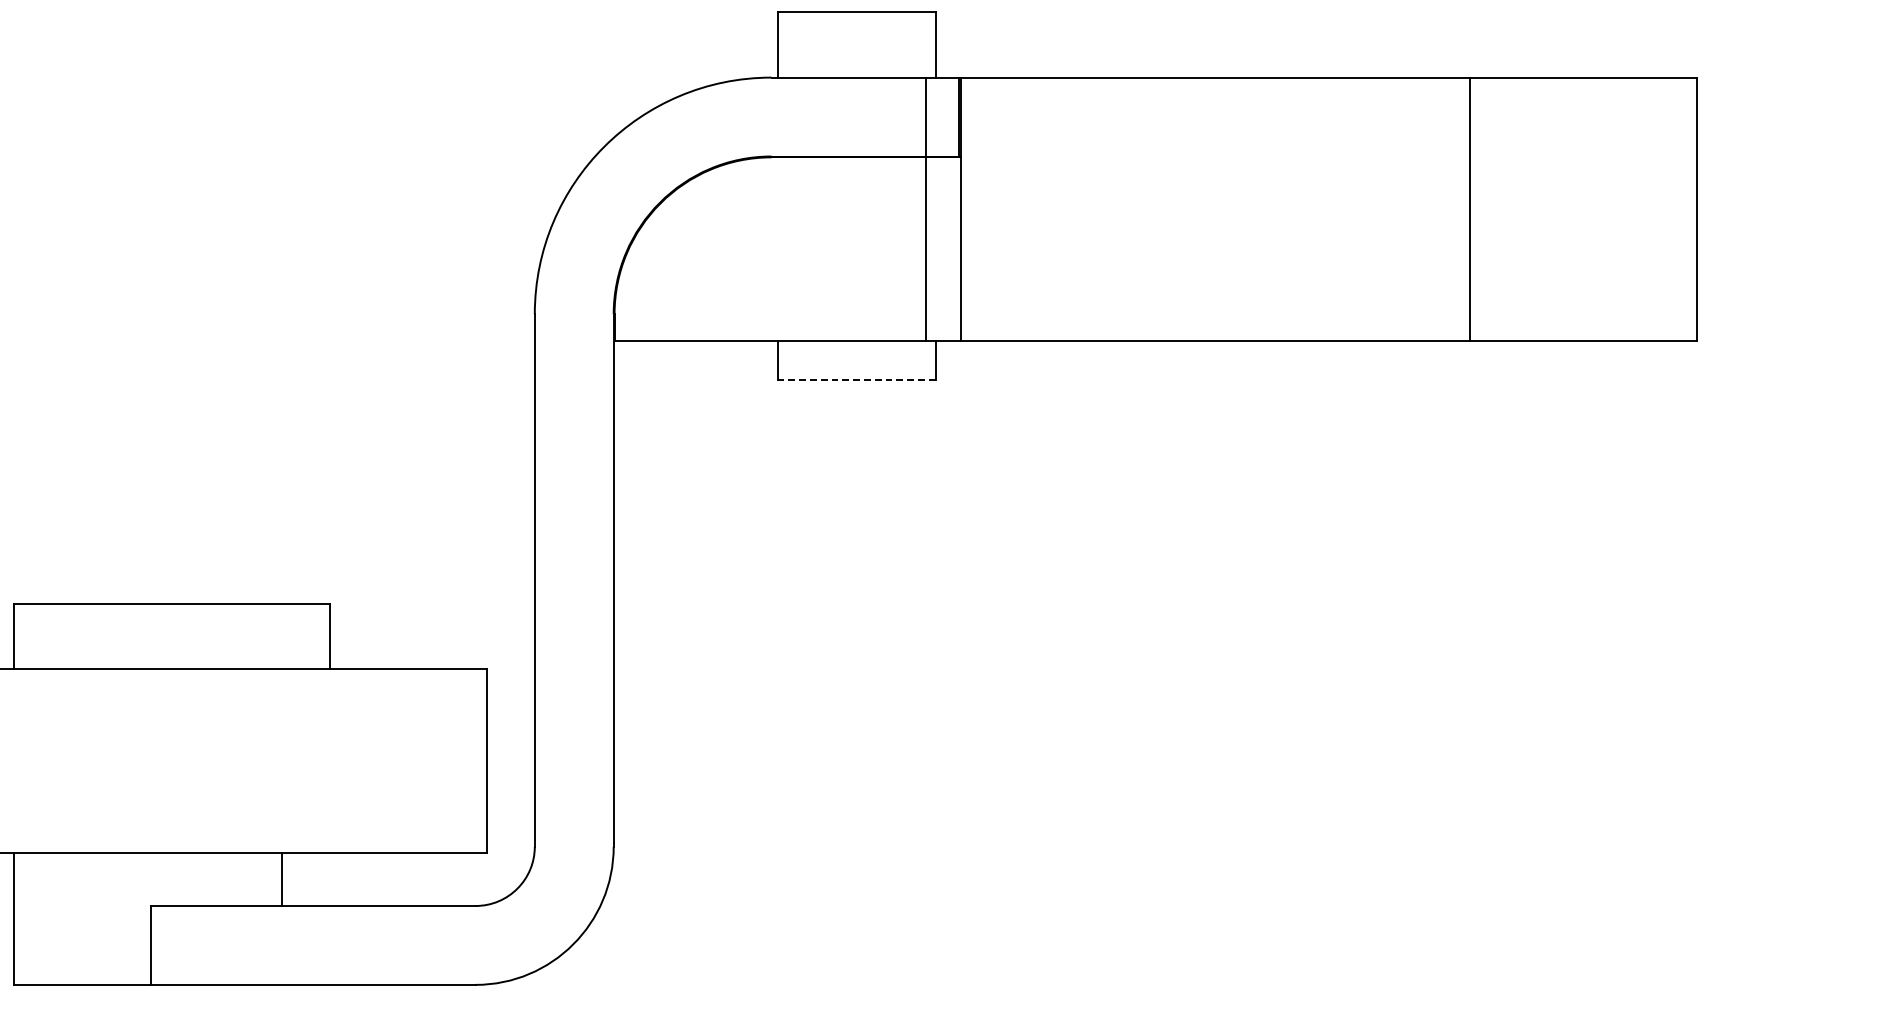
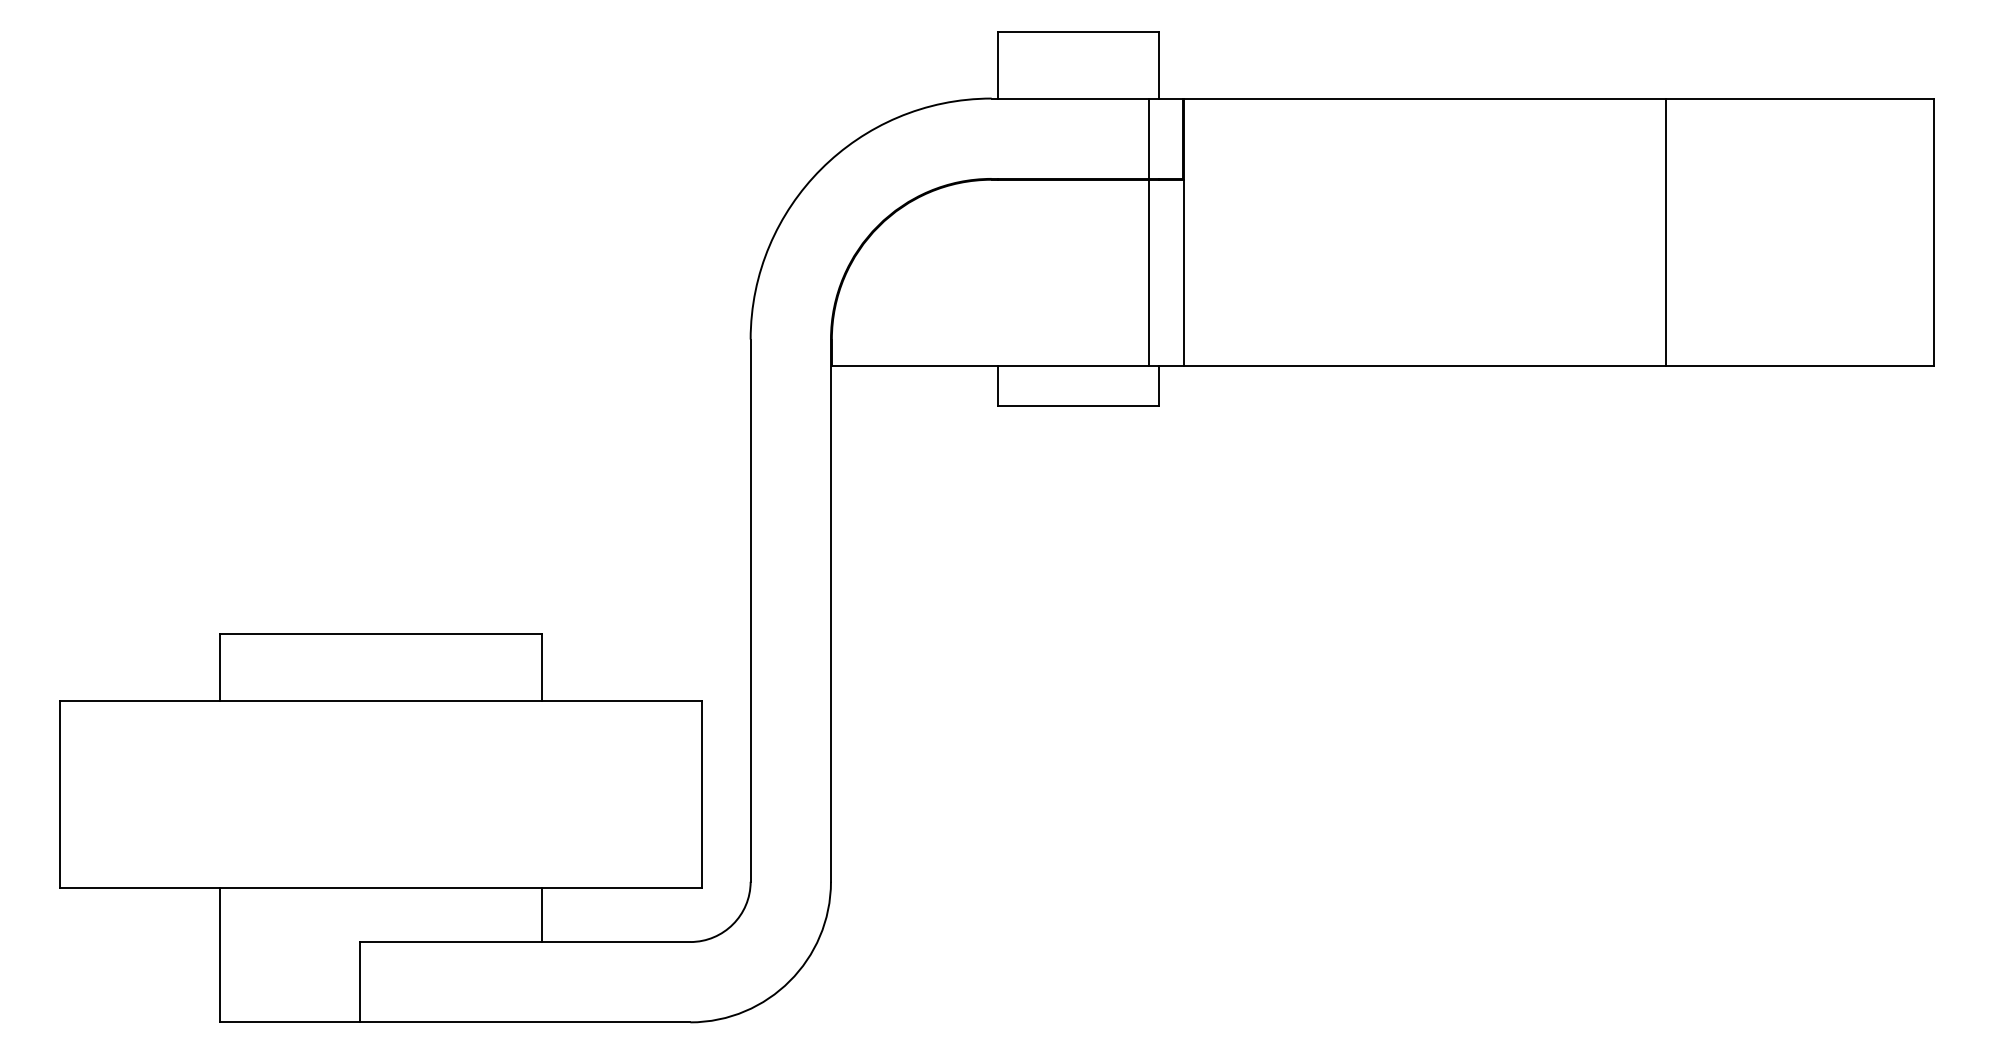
line: (1469, 209) -> (1666, 232), moved
line: (855, 380) -> (1077, 406), dashed -> solid
line: (281, 879) -> (541, 915), moved

